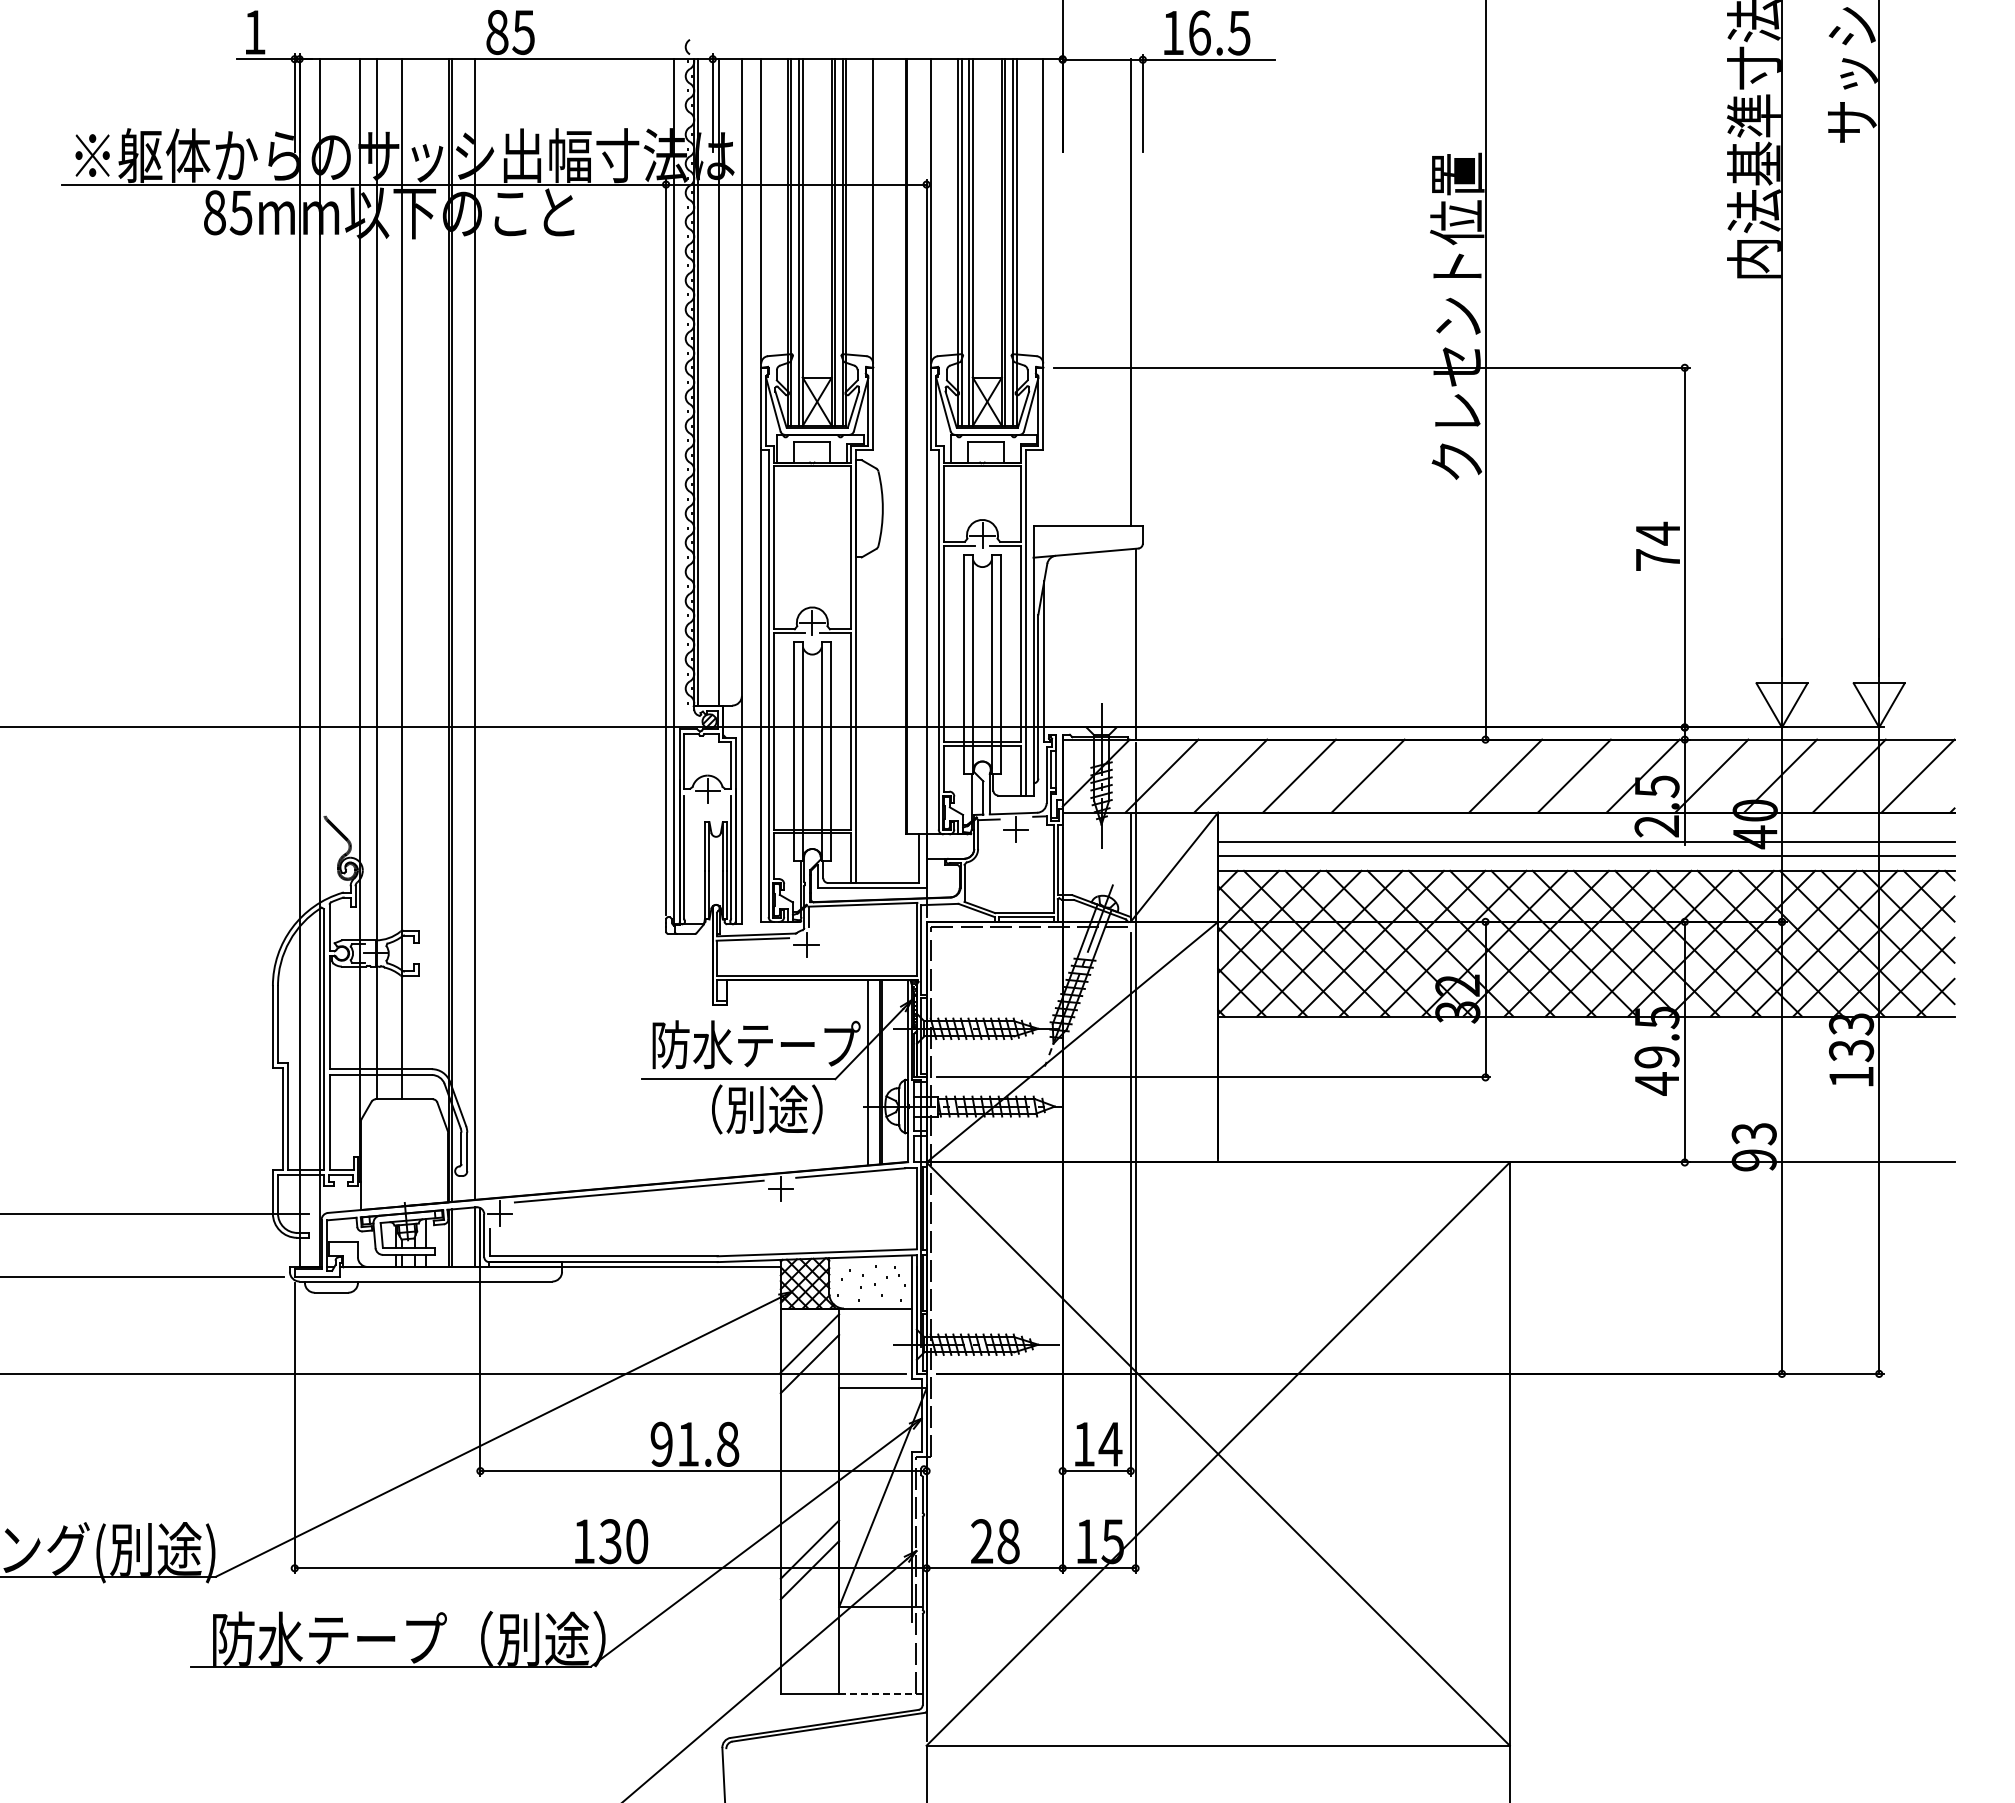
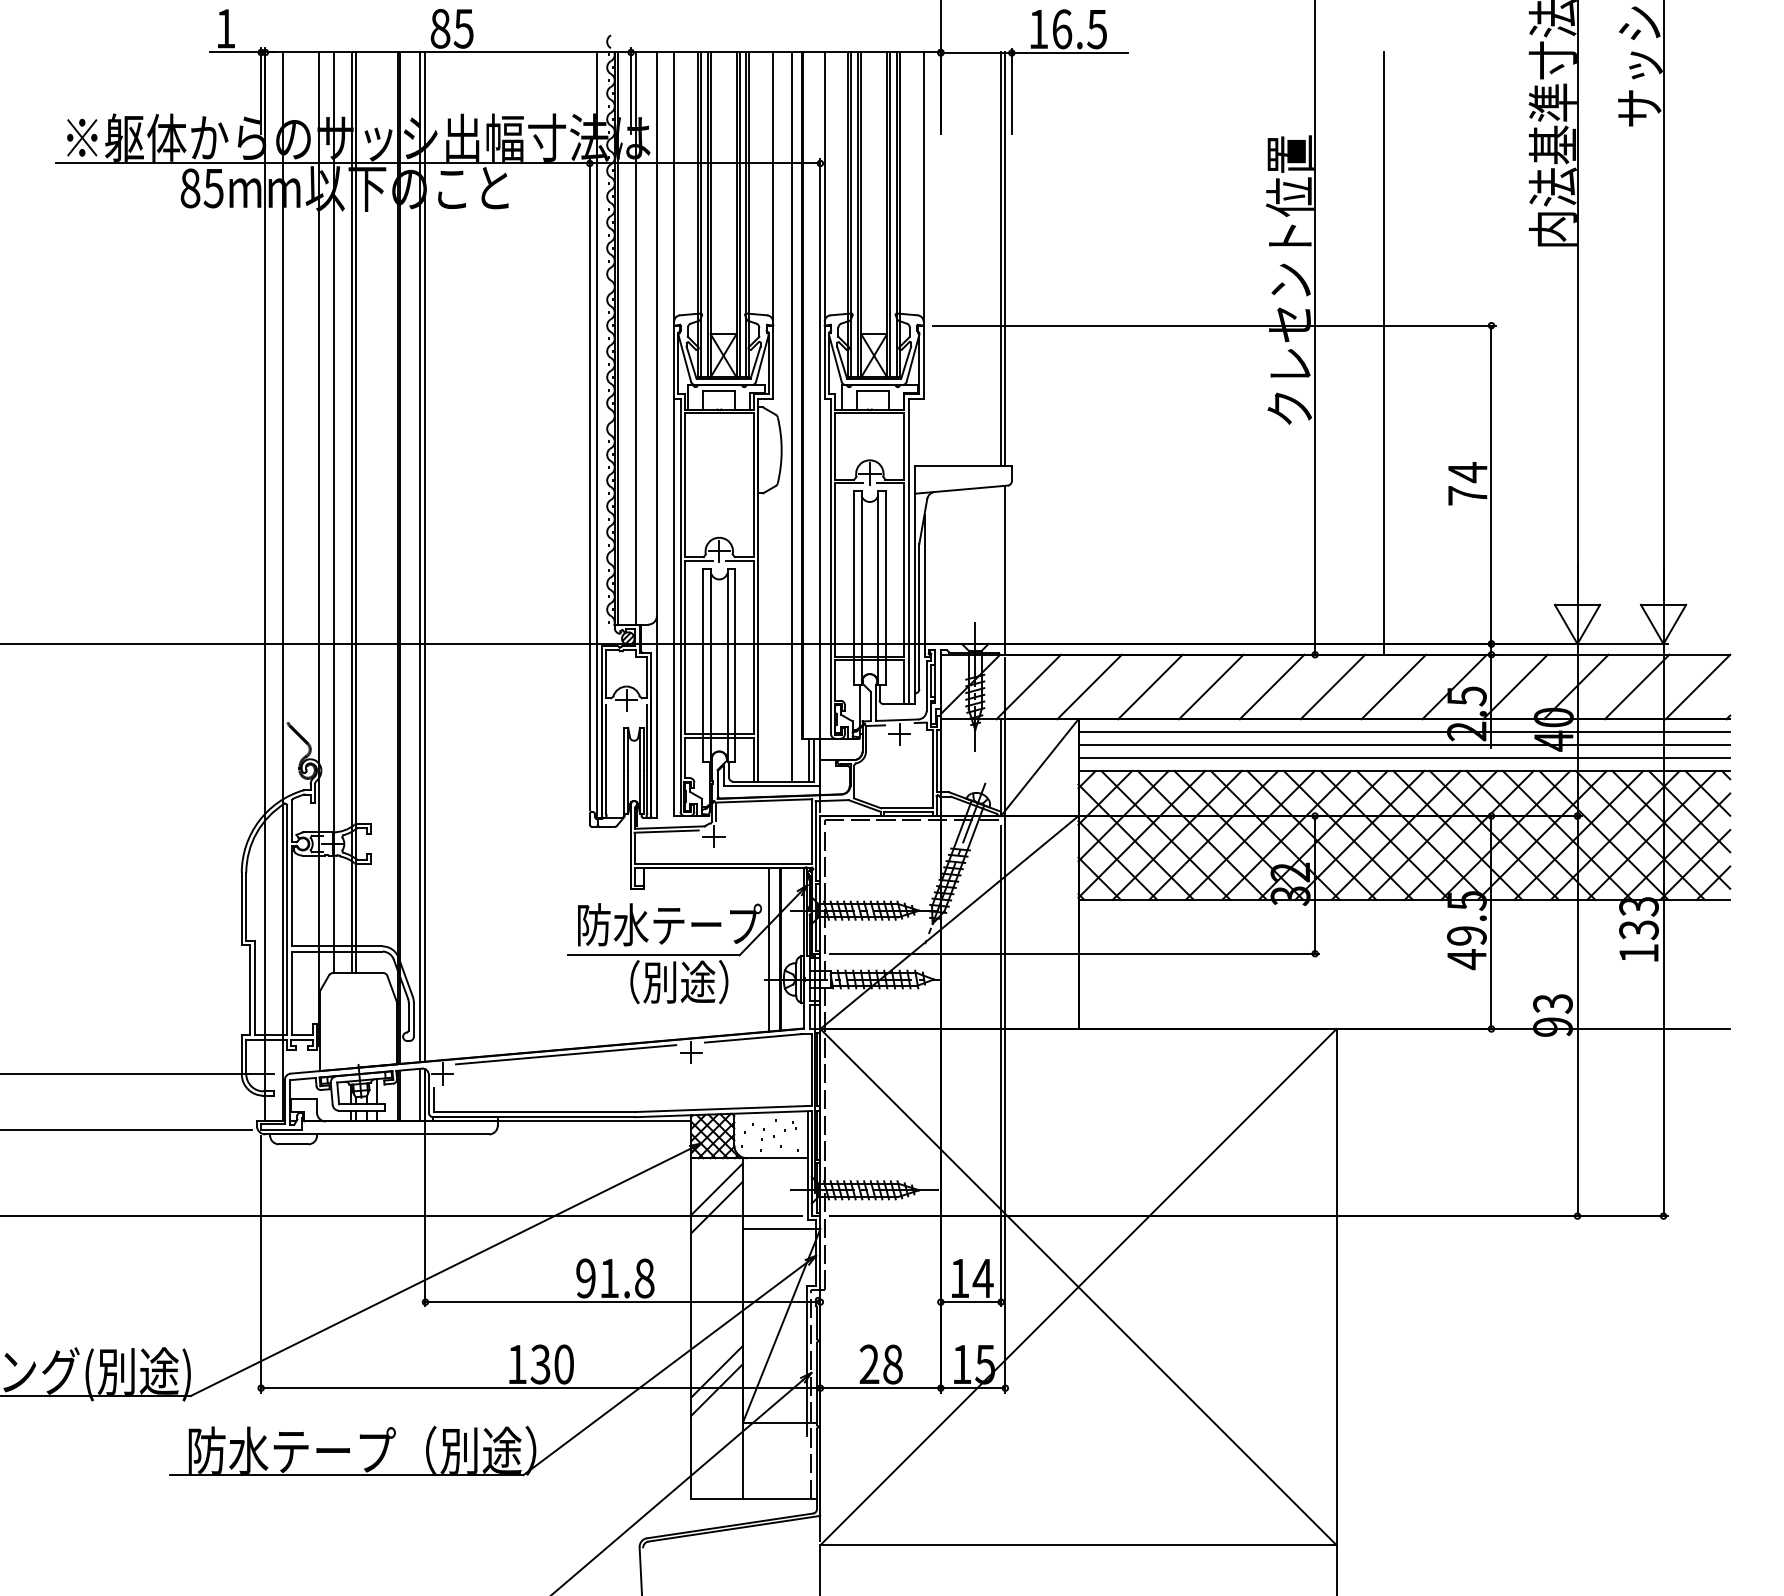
line: (1135, 292) -> (1005, 258), added
line: (1563, 399) -> (1384, 353), added
line: (894, 471) -> (791, 417), added
line: (396, 579) -> (351, 512), added
line: (480, 629) -> (425, 557), added
line: (1436, 775) -> (1271, 686), added
line: (1586, 827) -> (1404, 732), added
line: (913, 858) -> (808, 759), added
line: (880, 1693) -> (779, 1498), dashed -> solid

